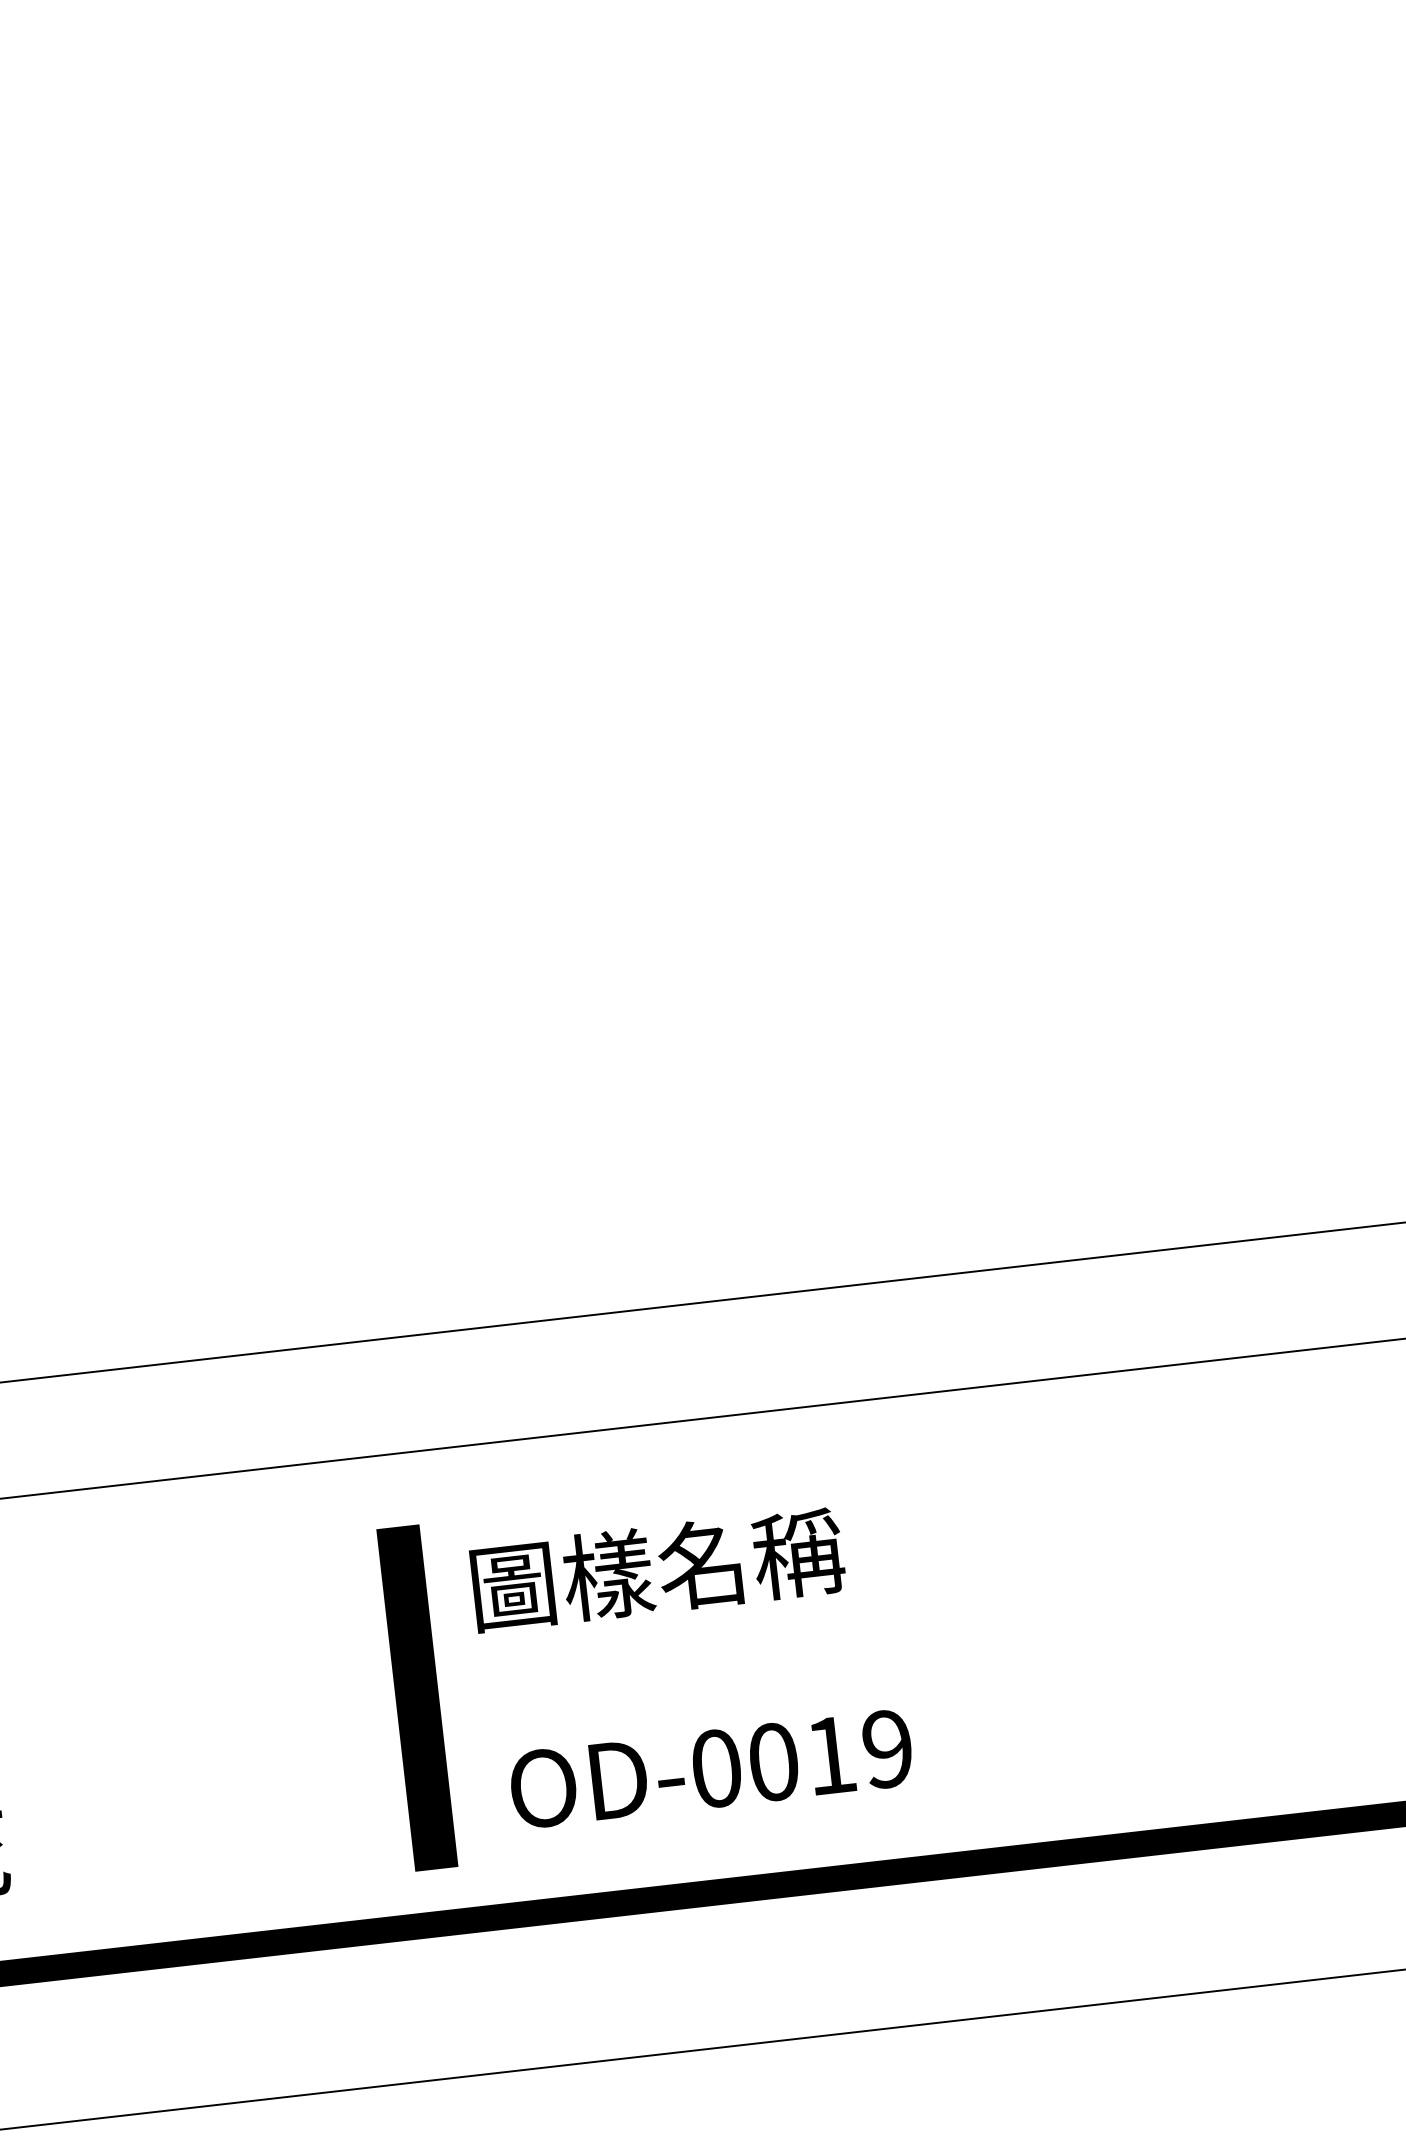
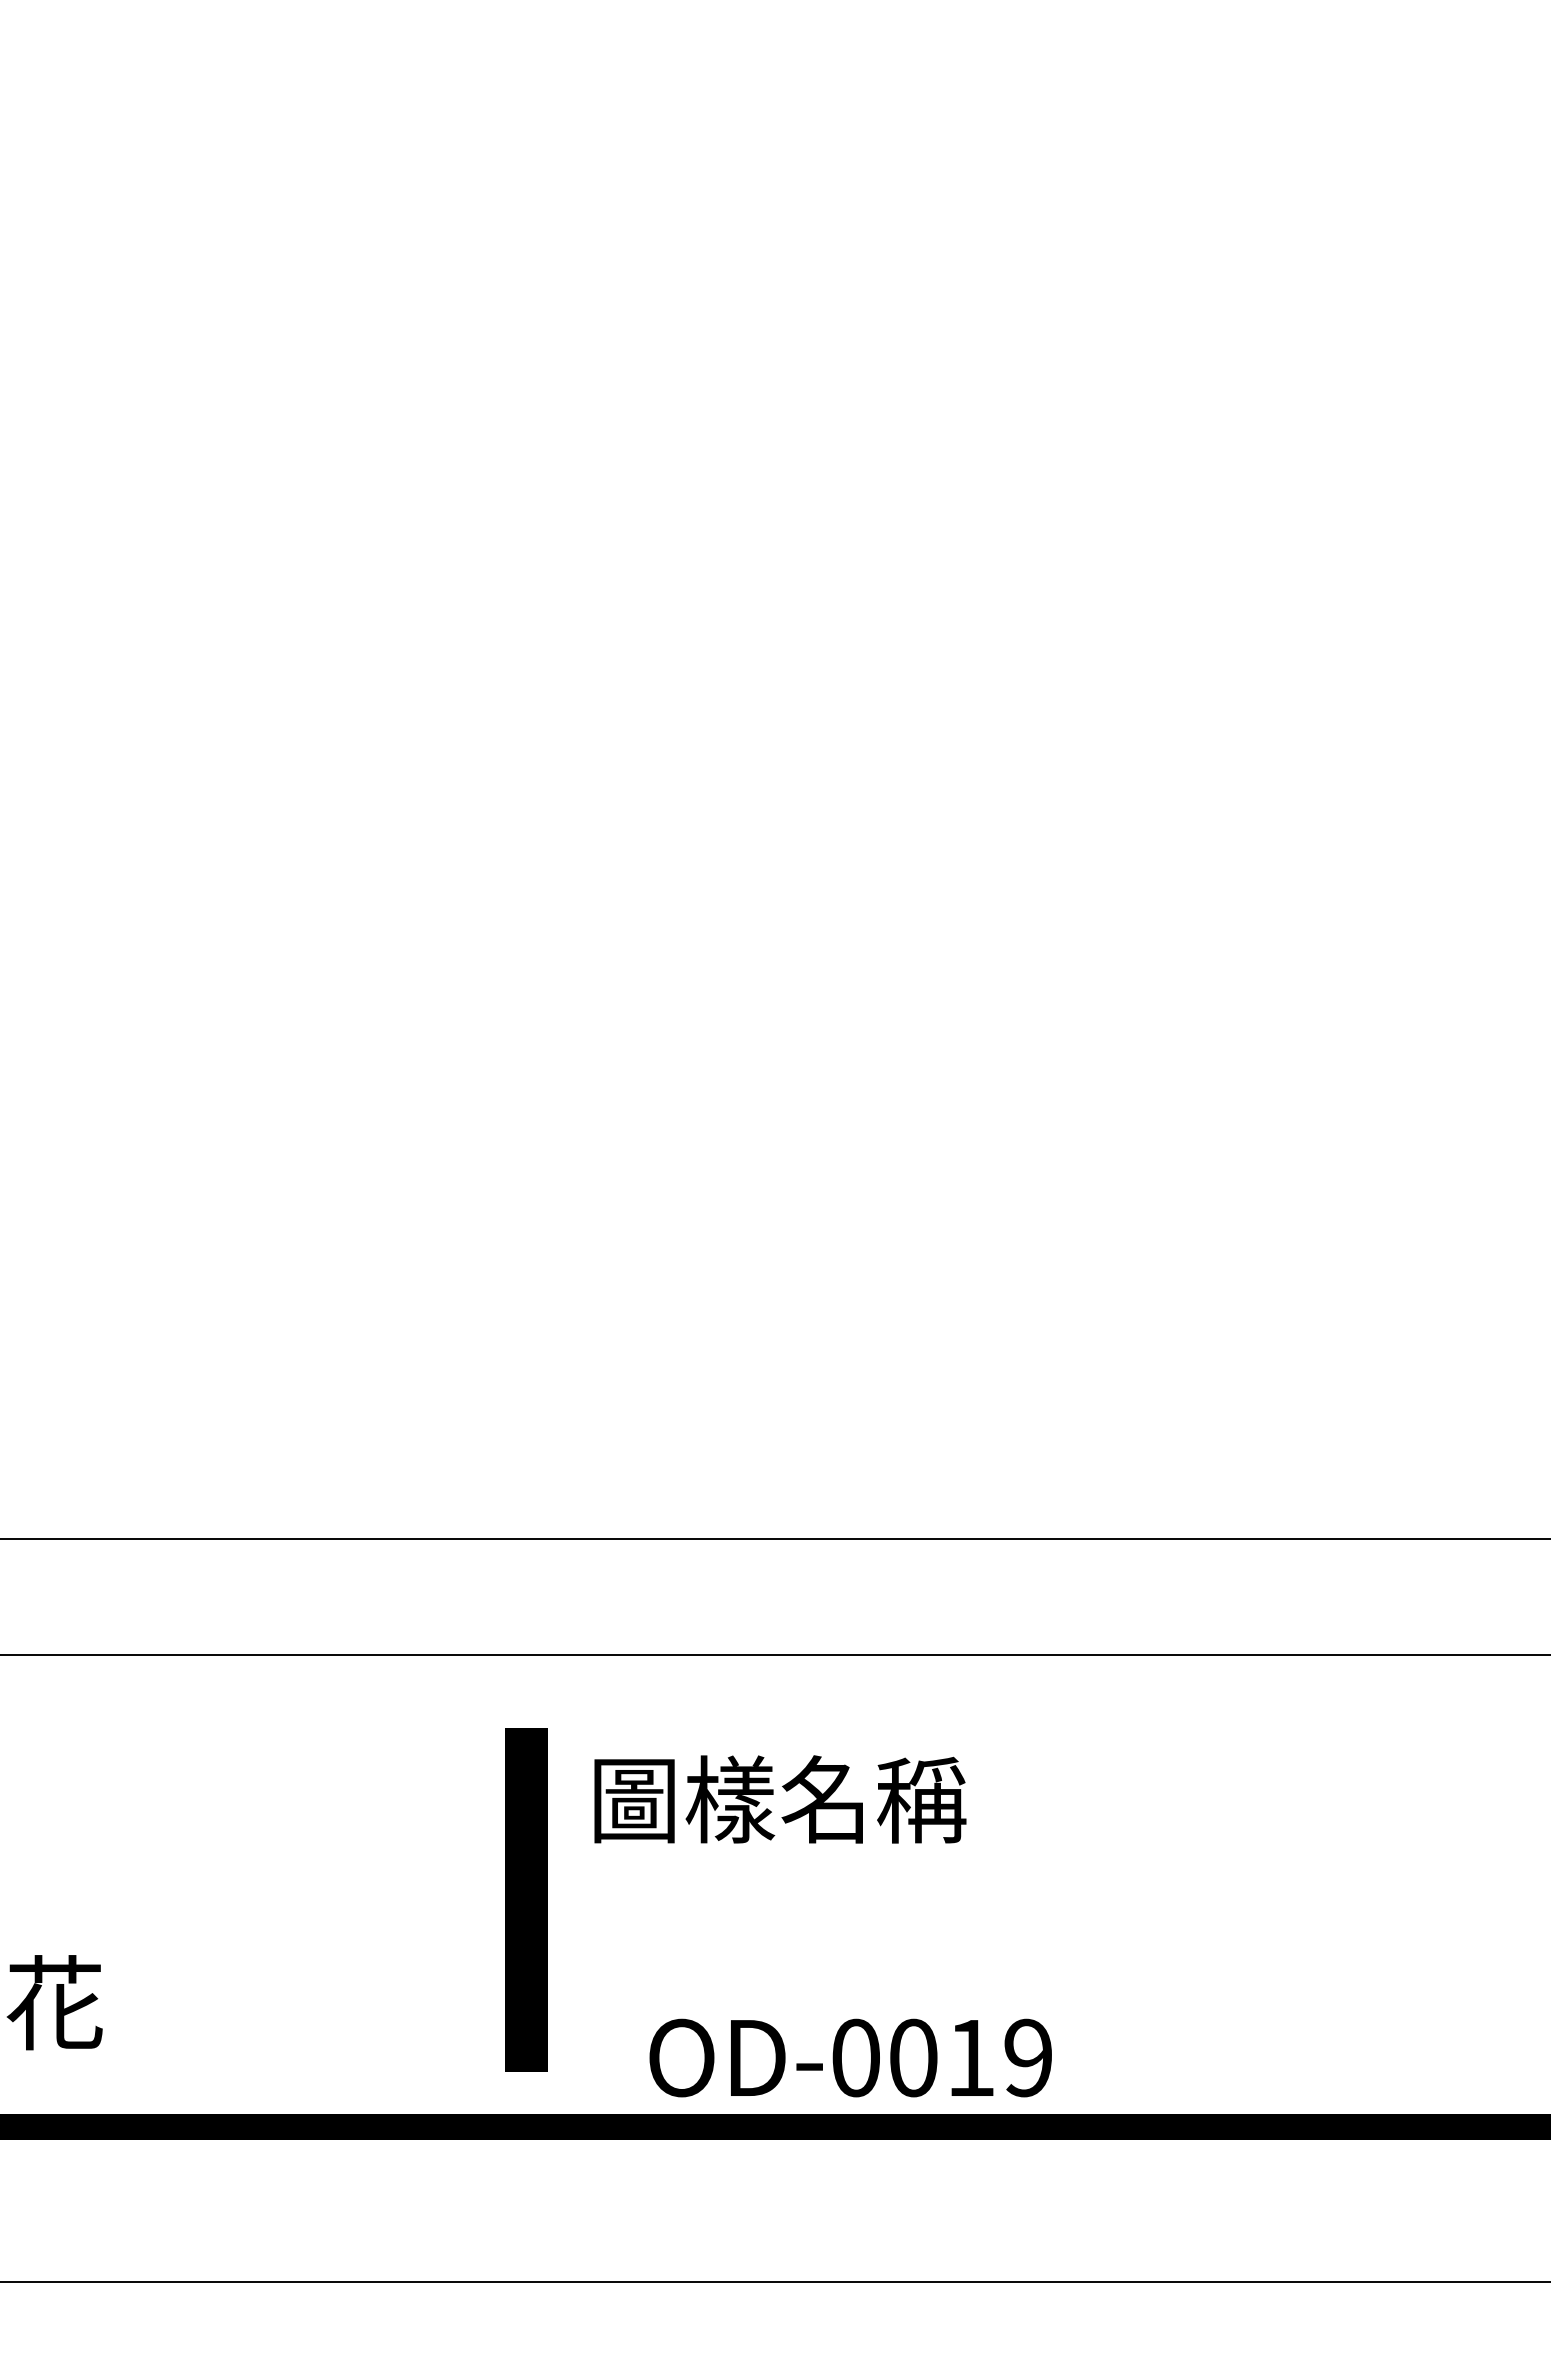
text: (711, 1768) -> (850, 2057), moved

